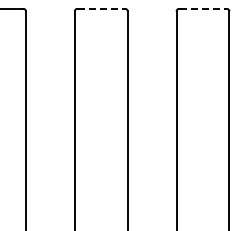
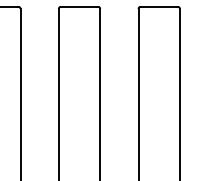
line: (101, 8) -> (79, 6), dashed -> solid
line: (203, 8) -> (159, 6), dashed -> solid

